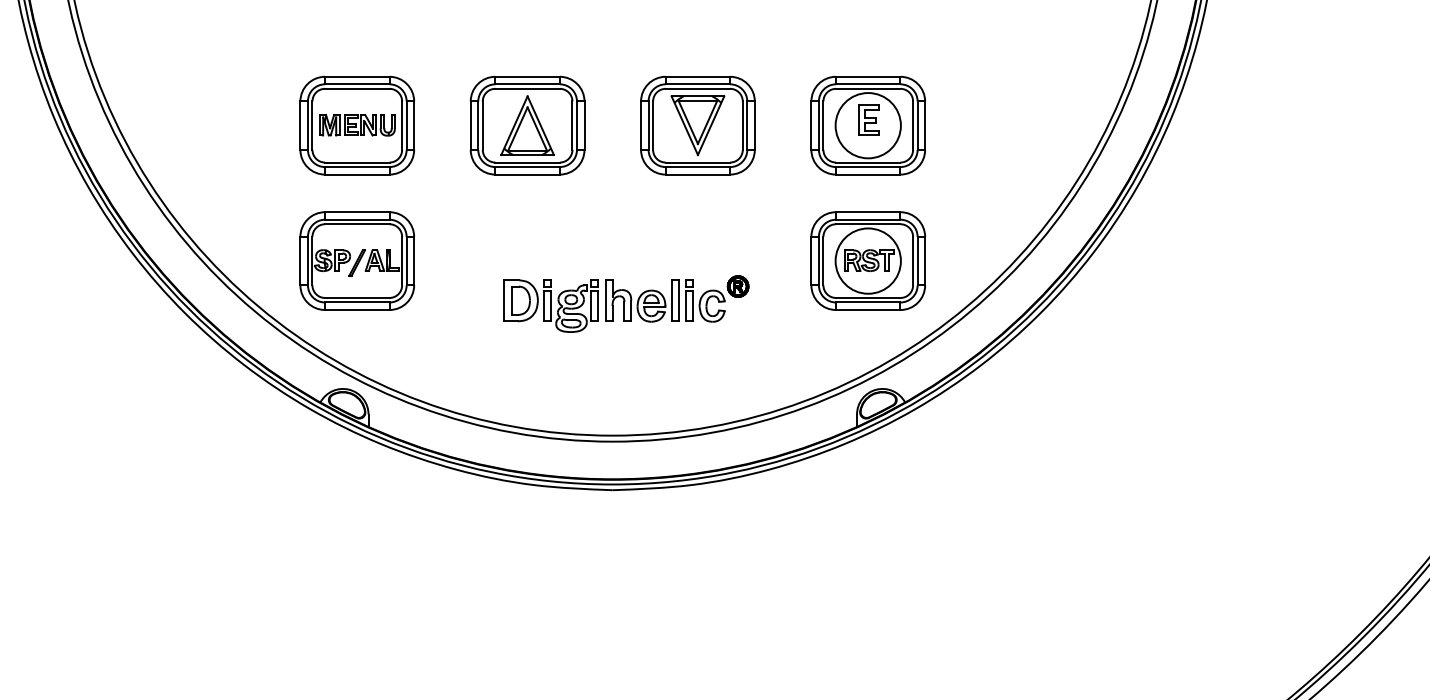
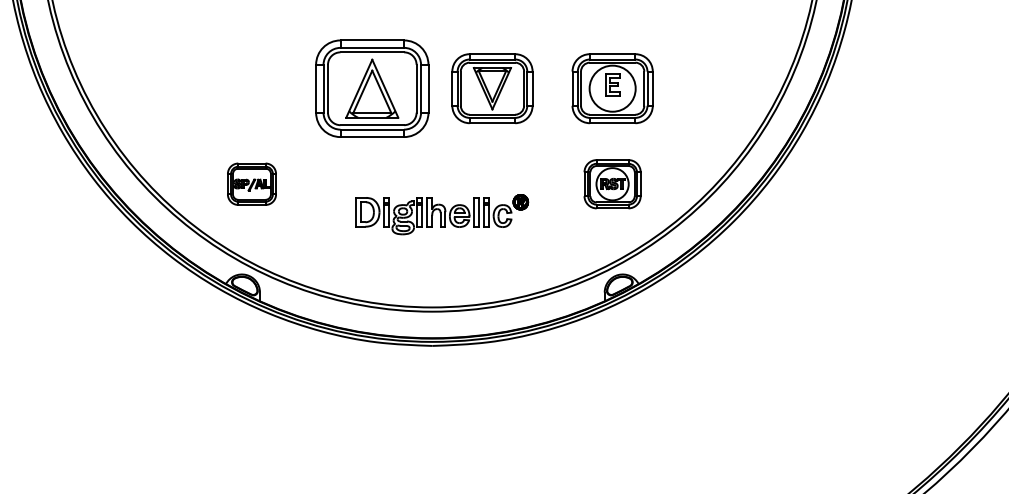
part: (357, 125) -> (252, 88), removed
part: (527, 125) -> (372, 88), size x1.4
part: (356, 260) -> (251, 183), size x0.6
part: (867, 260) -> (612, 183), size x0.7

